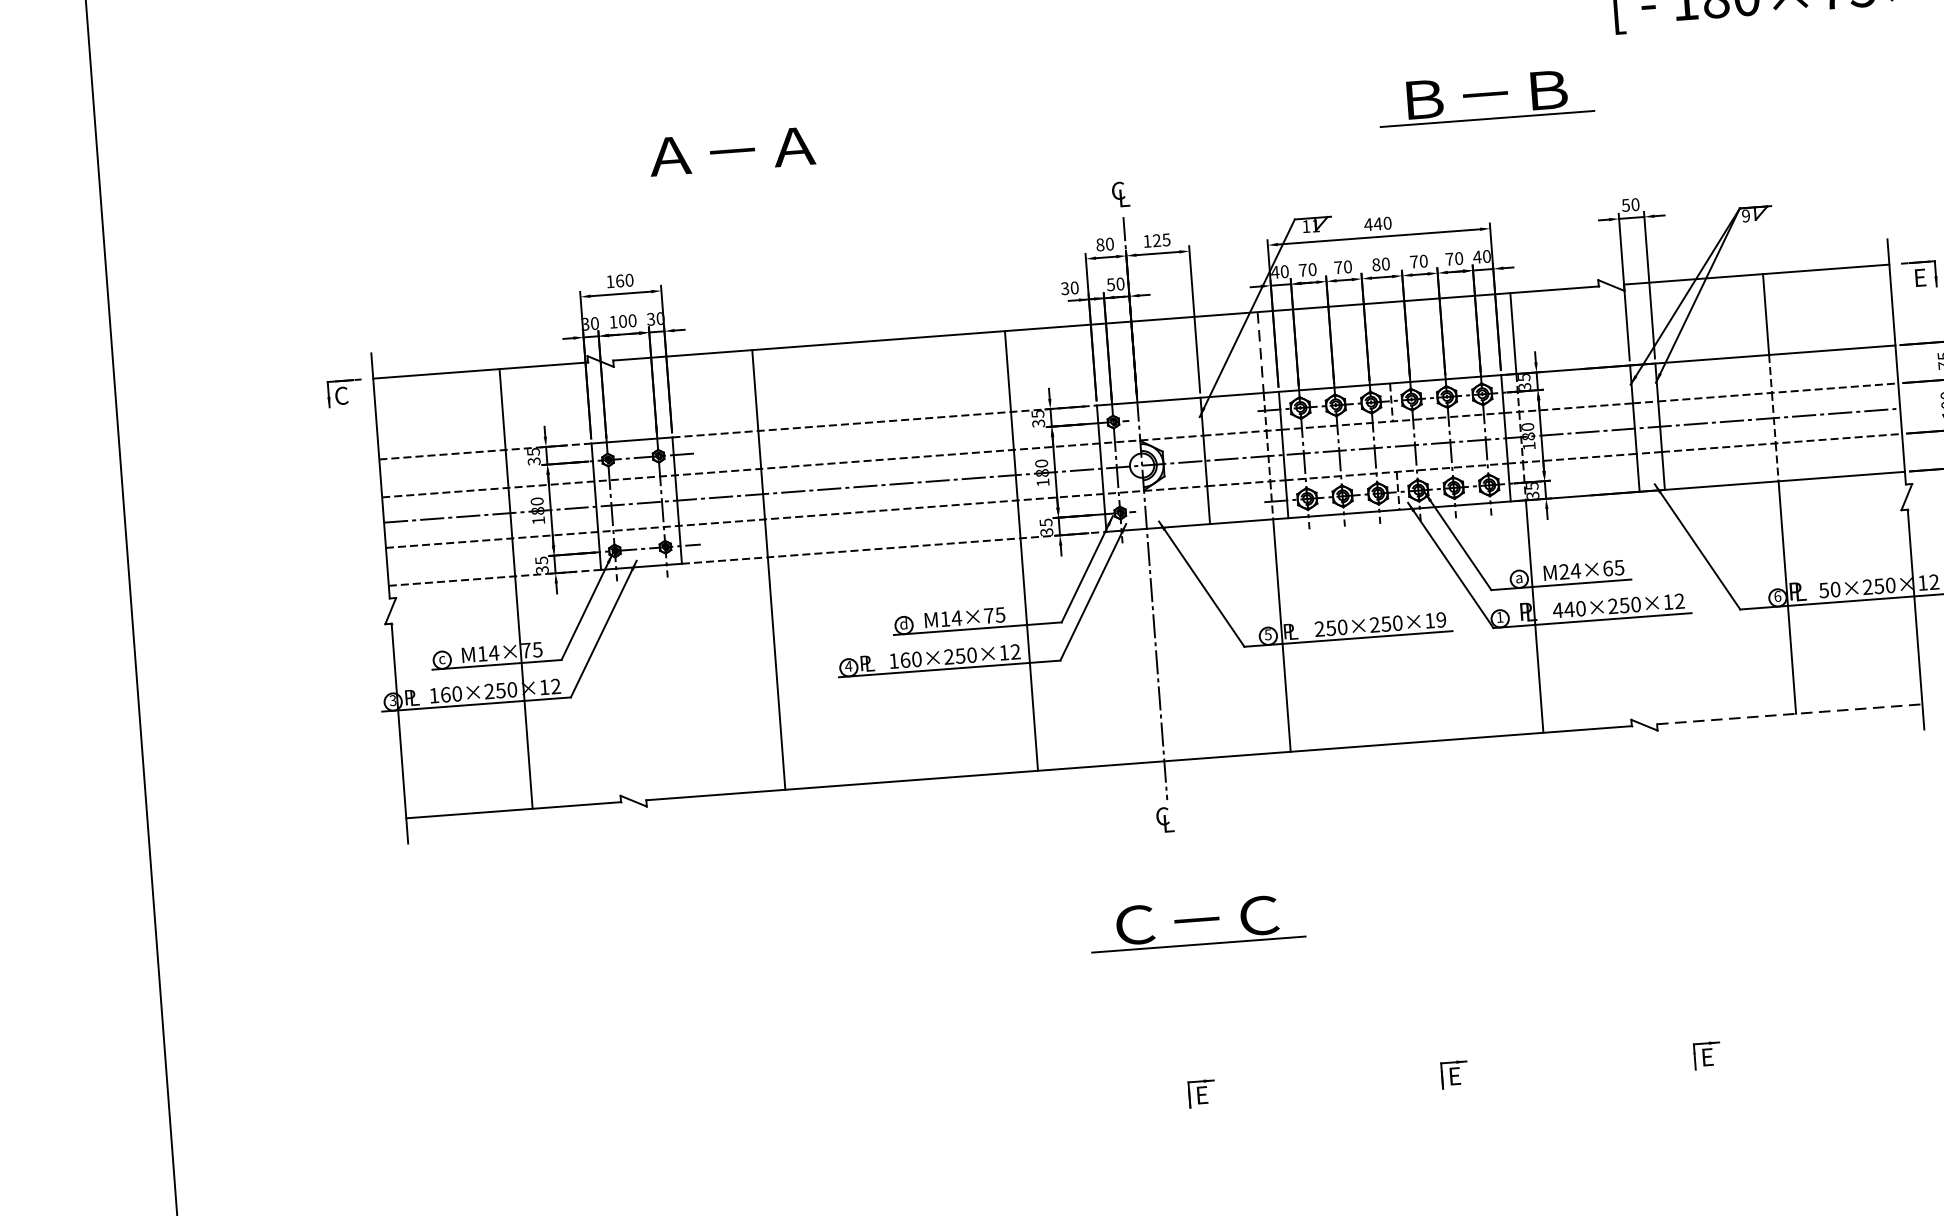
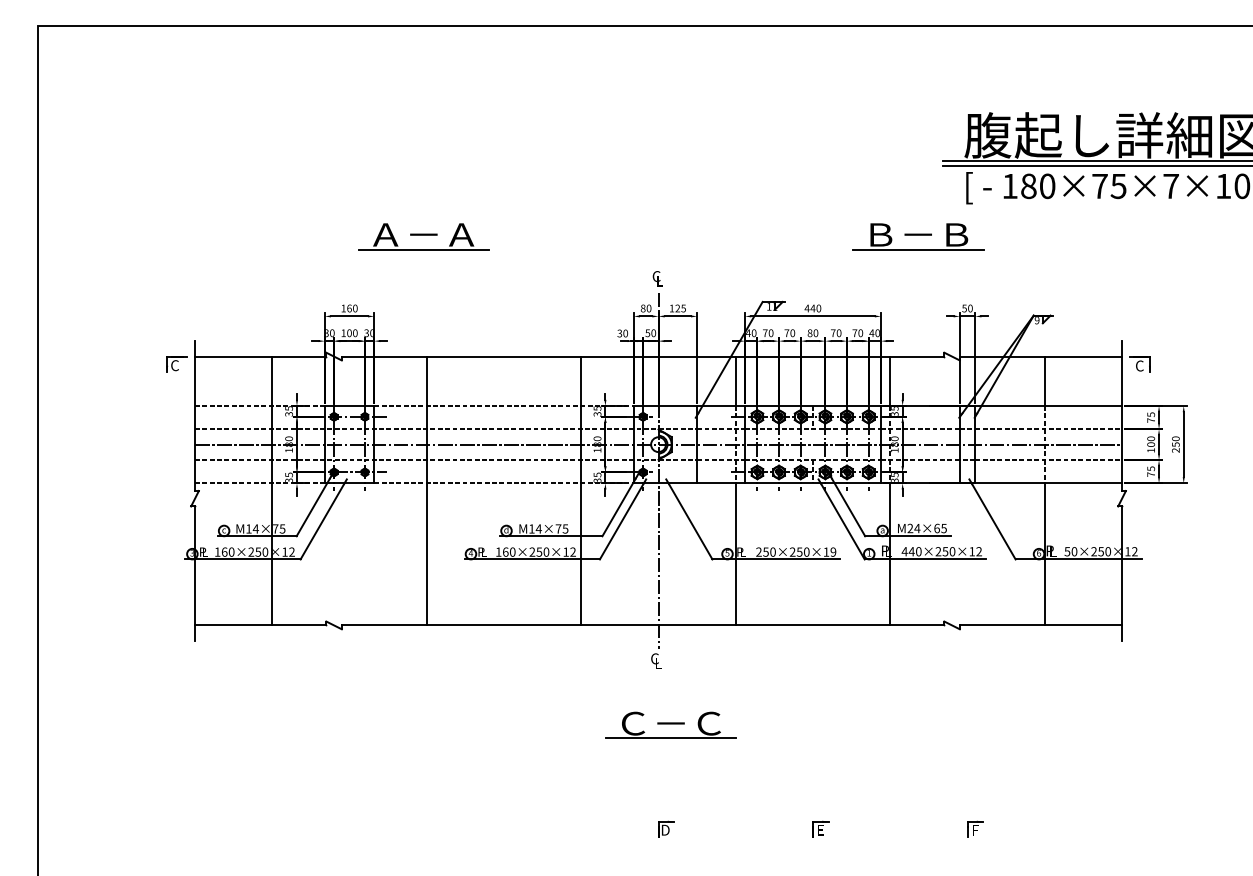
part: (1486, 97) -> (918, 236), moved
line: (733, 175) -> (423, 249), added
text: (1919, 277) -> (1139, 365), E -> C
line: (1260, 352) -> (735, 381), dashed -> solid
line: (1790, 714) -> (1041, 625), dashed -> solid
text: (1707, 1057) -> (975, 830), E -> F
text: (1200, 1094) -> (665, 829), E -> D

